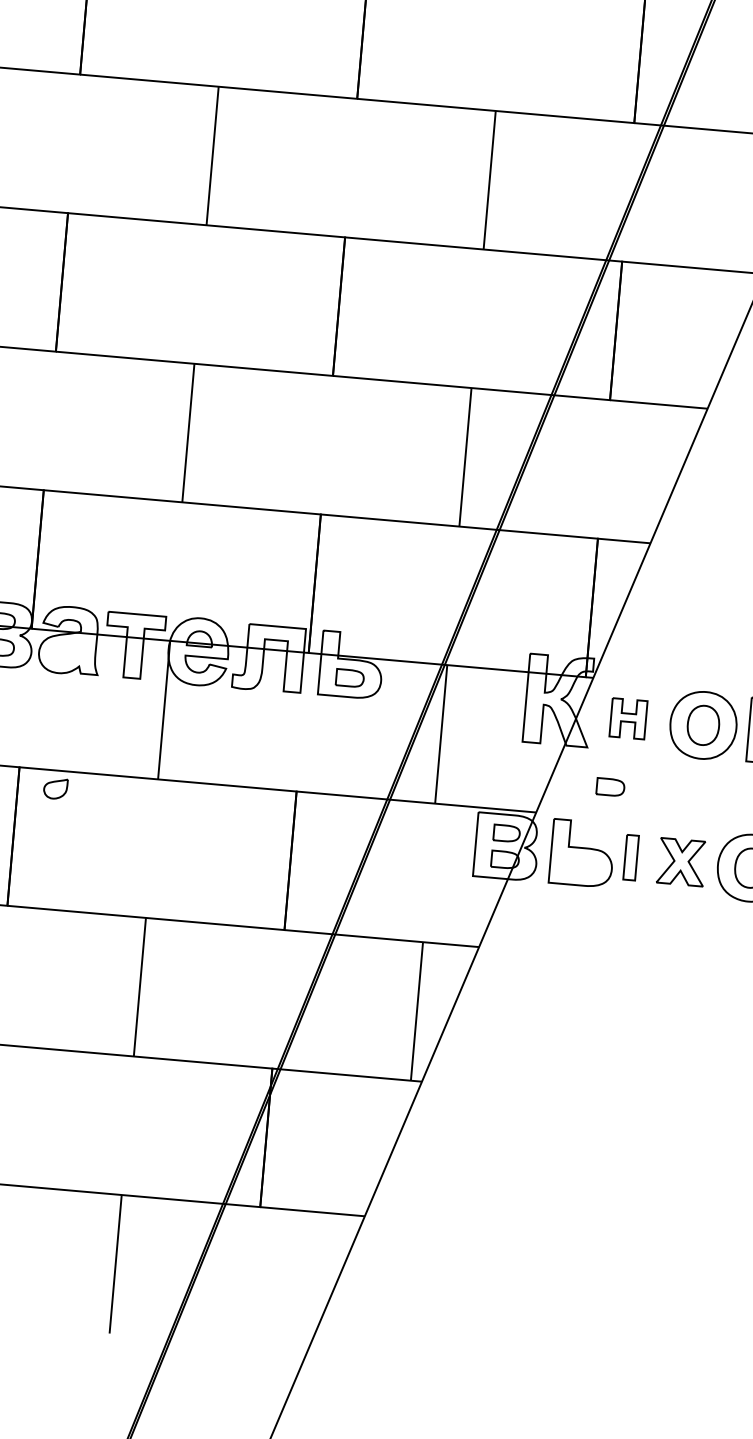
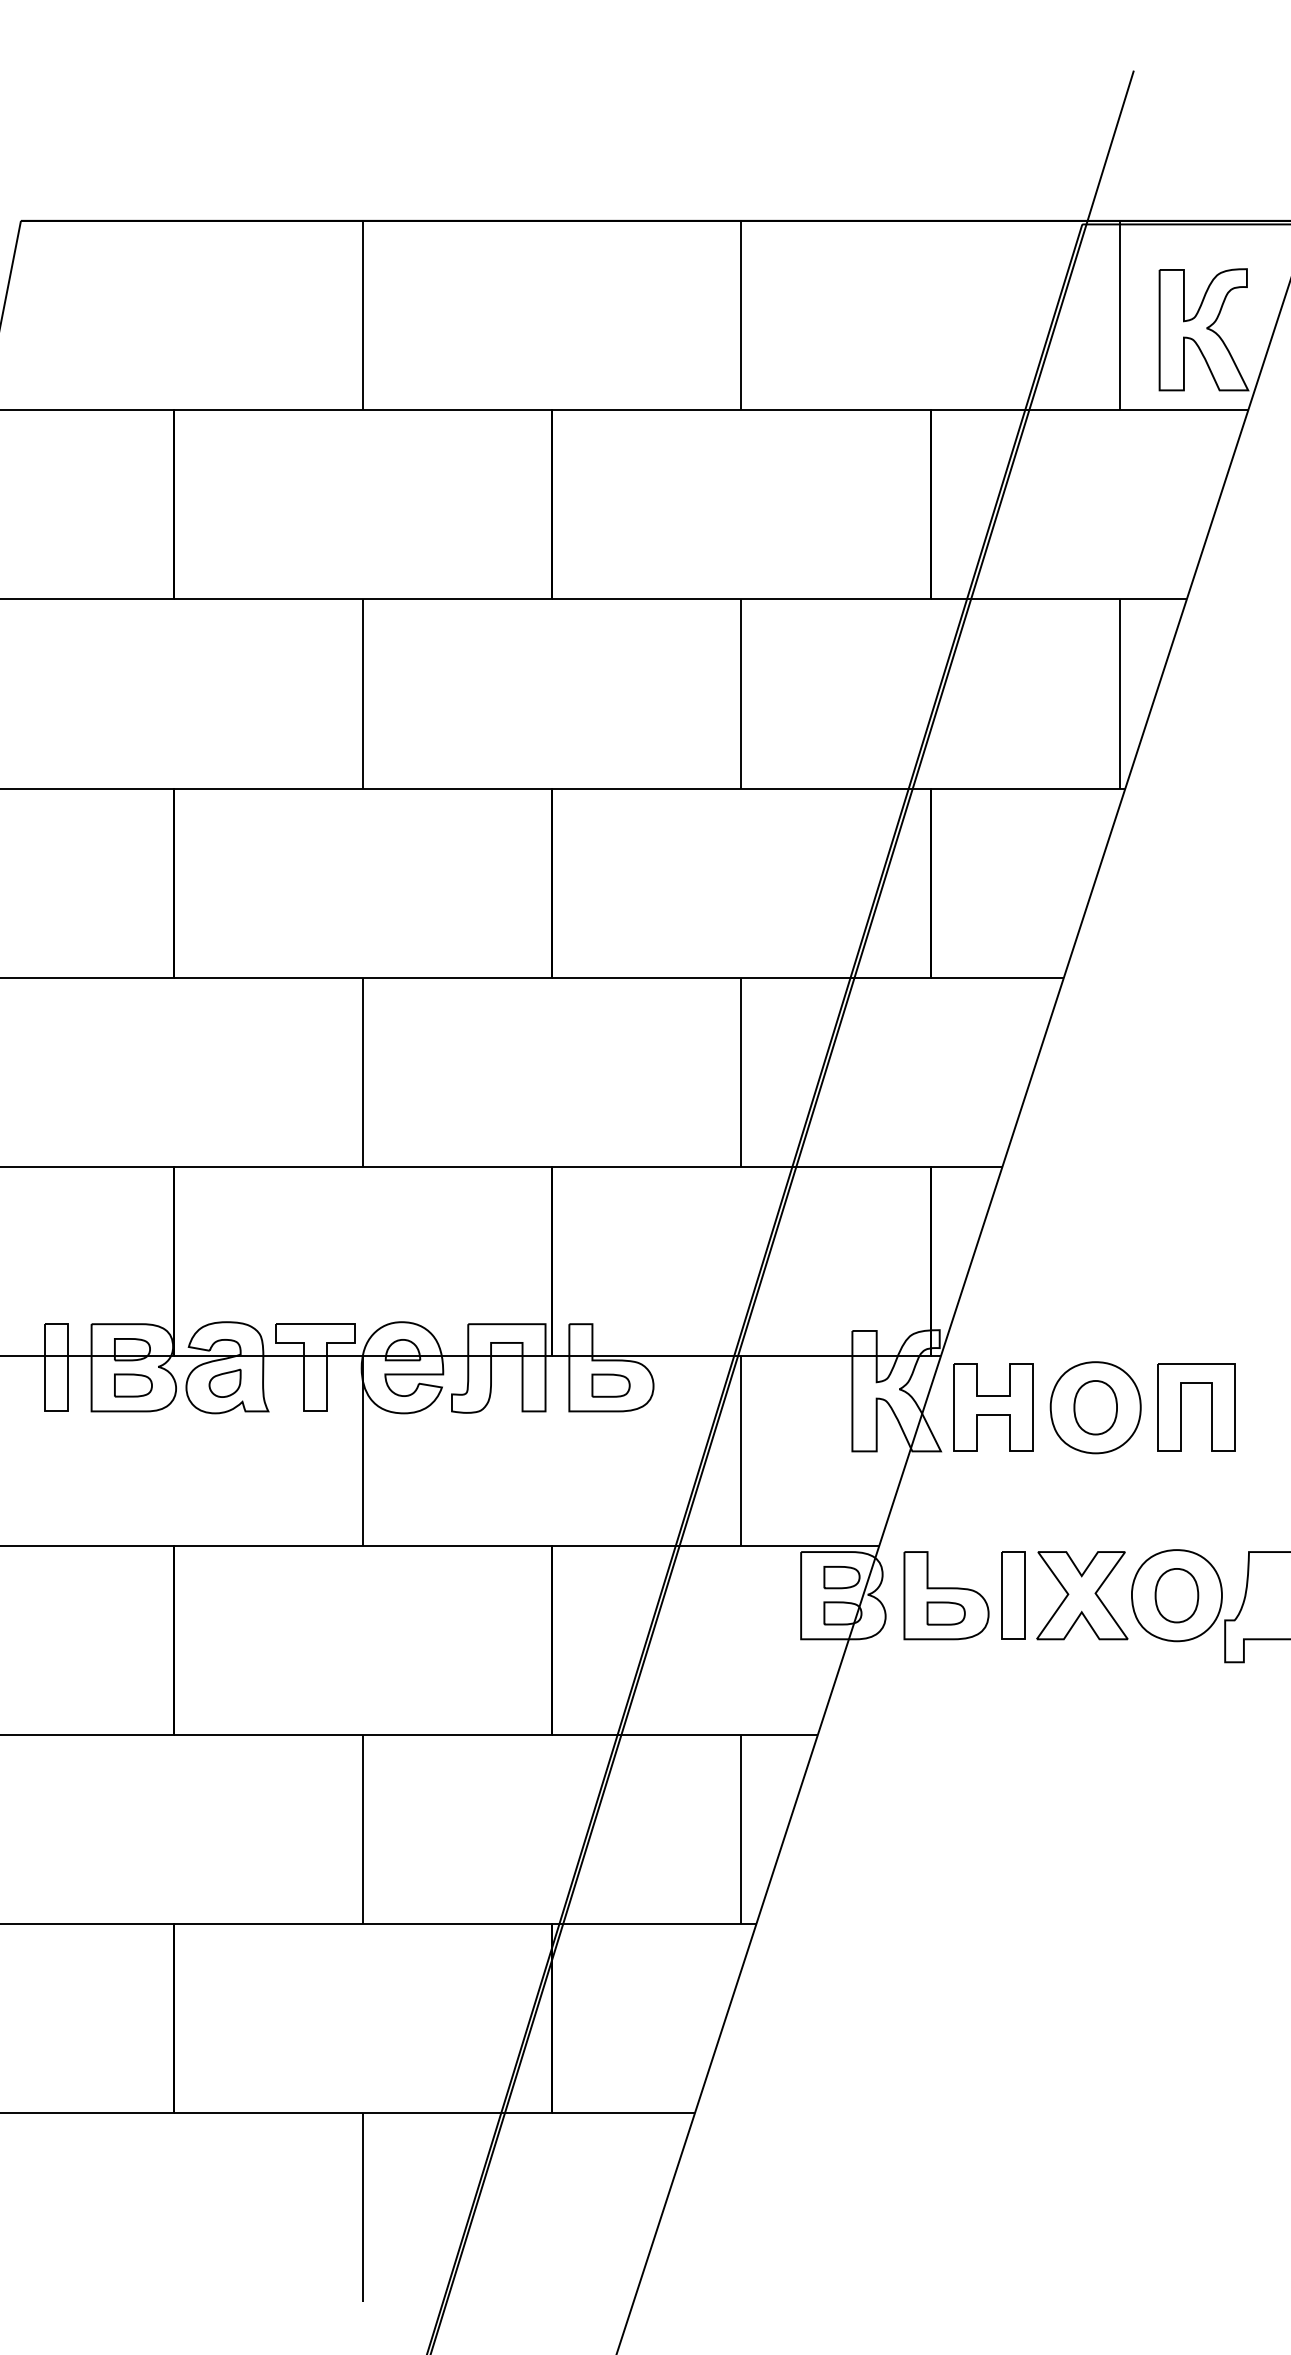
part: (628, 718) -> (993, 1407), size x1.67
part: (610, 787) -> (945, 1613), moved
part: (55, 788) -> (224, 1382), moved
part: (631, 857) -> (1013, 1595), size x1.43
part: (681, 862) -> (1082, 1595), size x1.43

